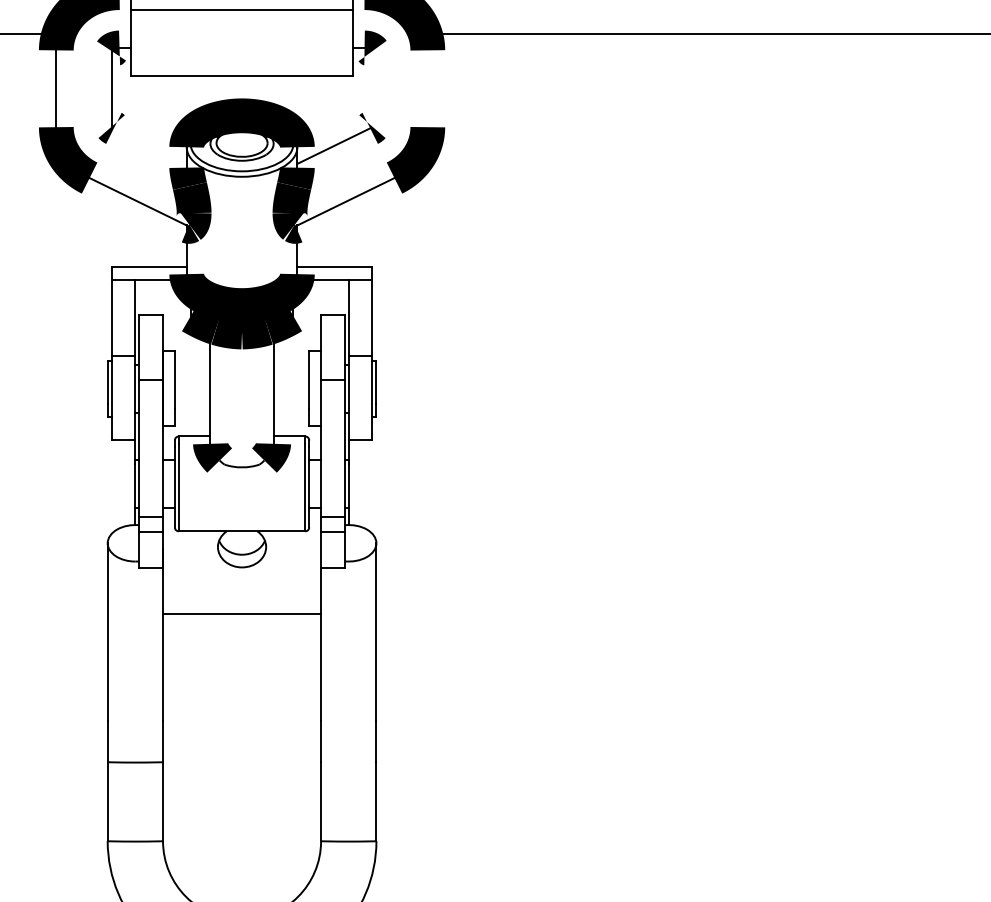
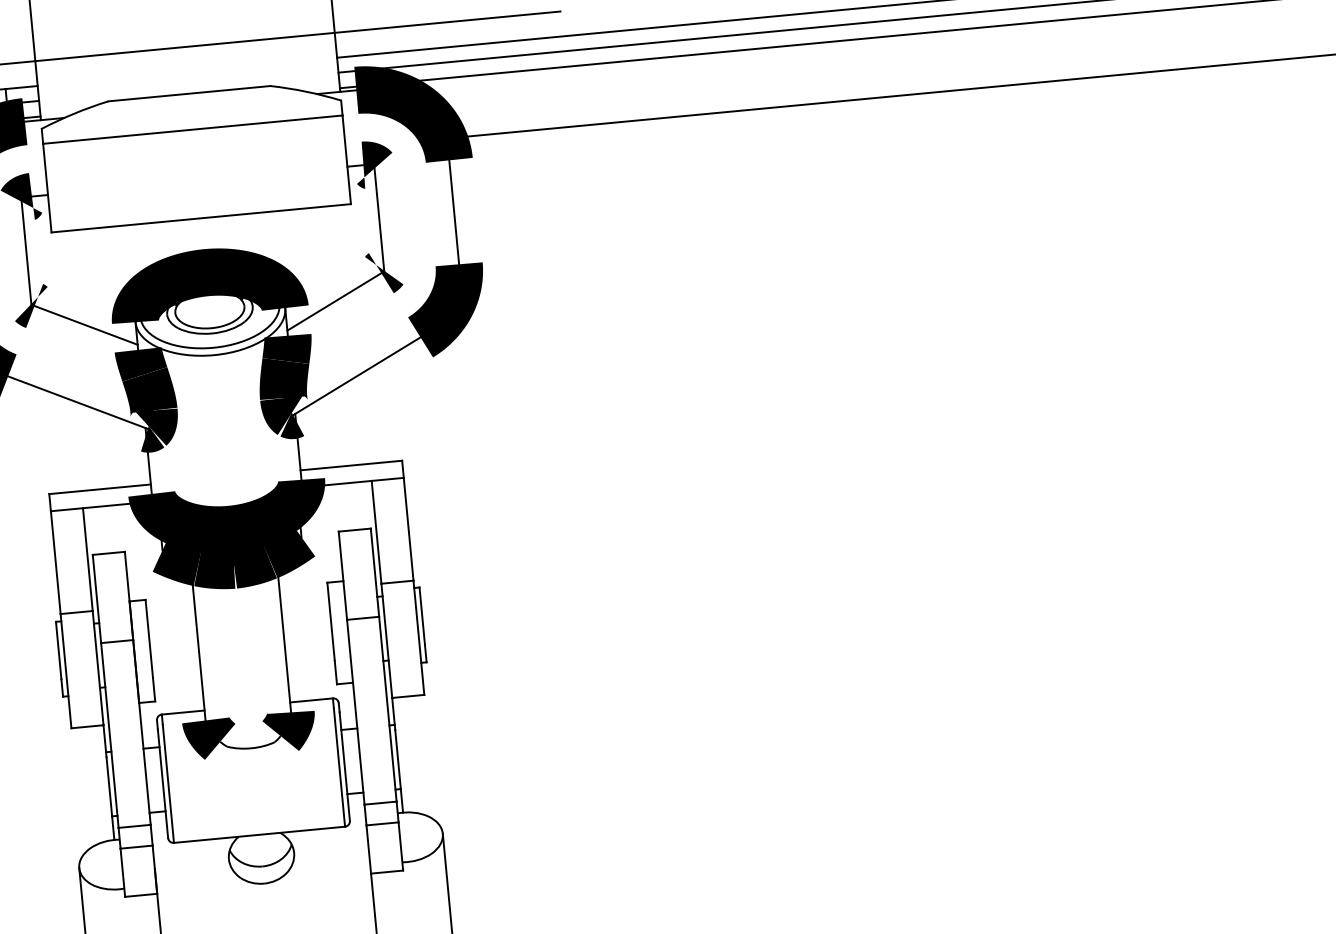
line: (372, 88) -> (379, 219), added
line: (427, 88) -> (453, 211), added
line: (149, 145) -> (84, 324), added

